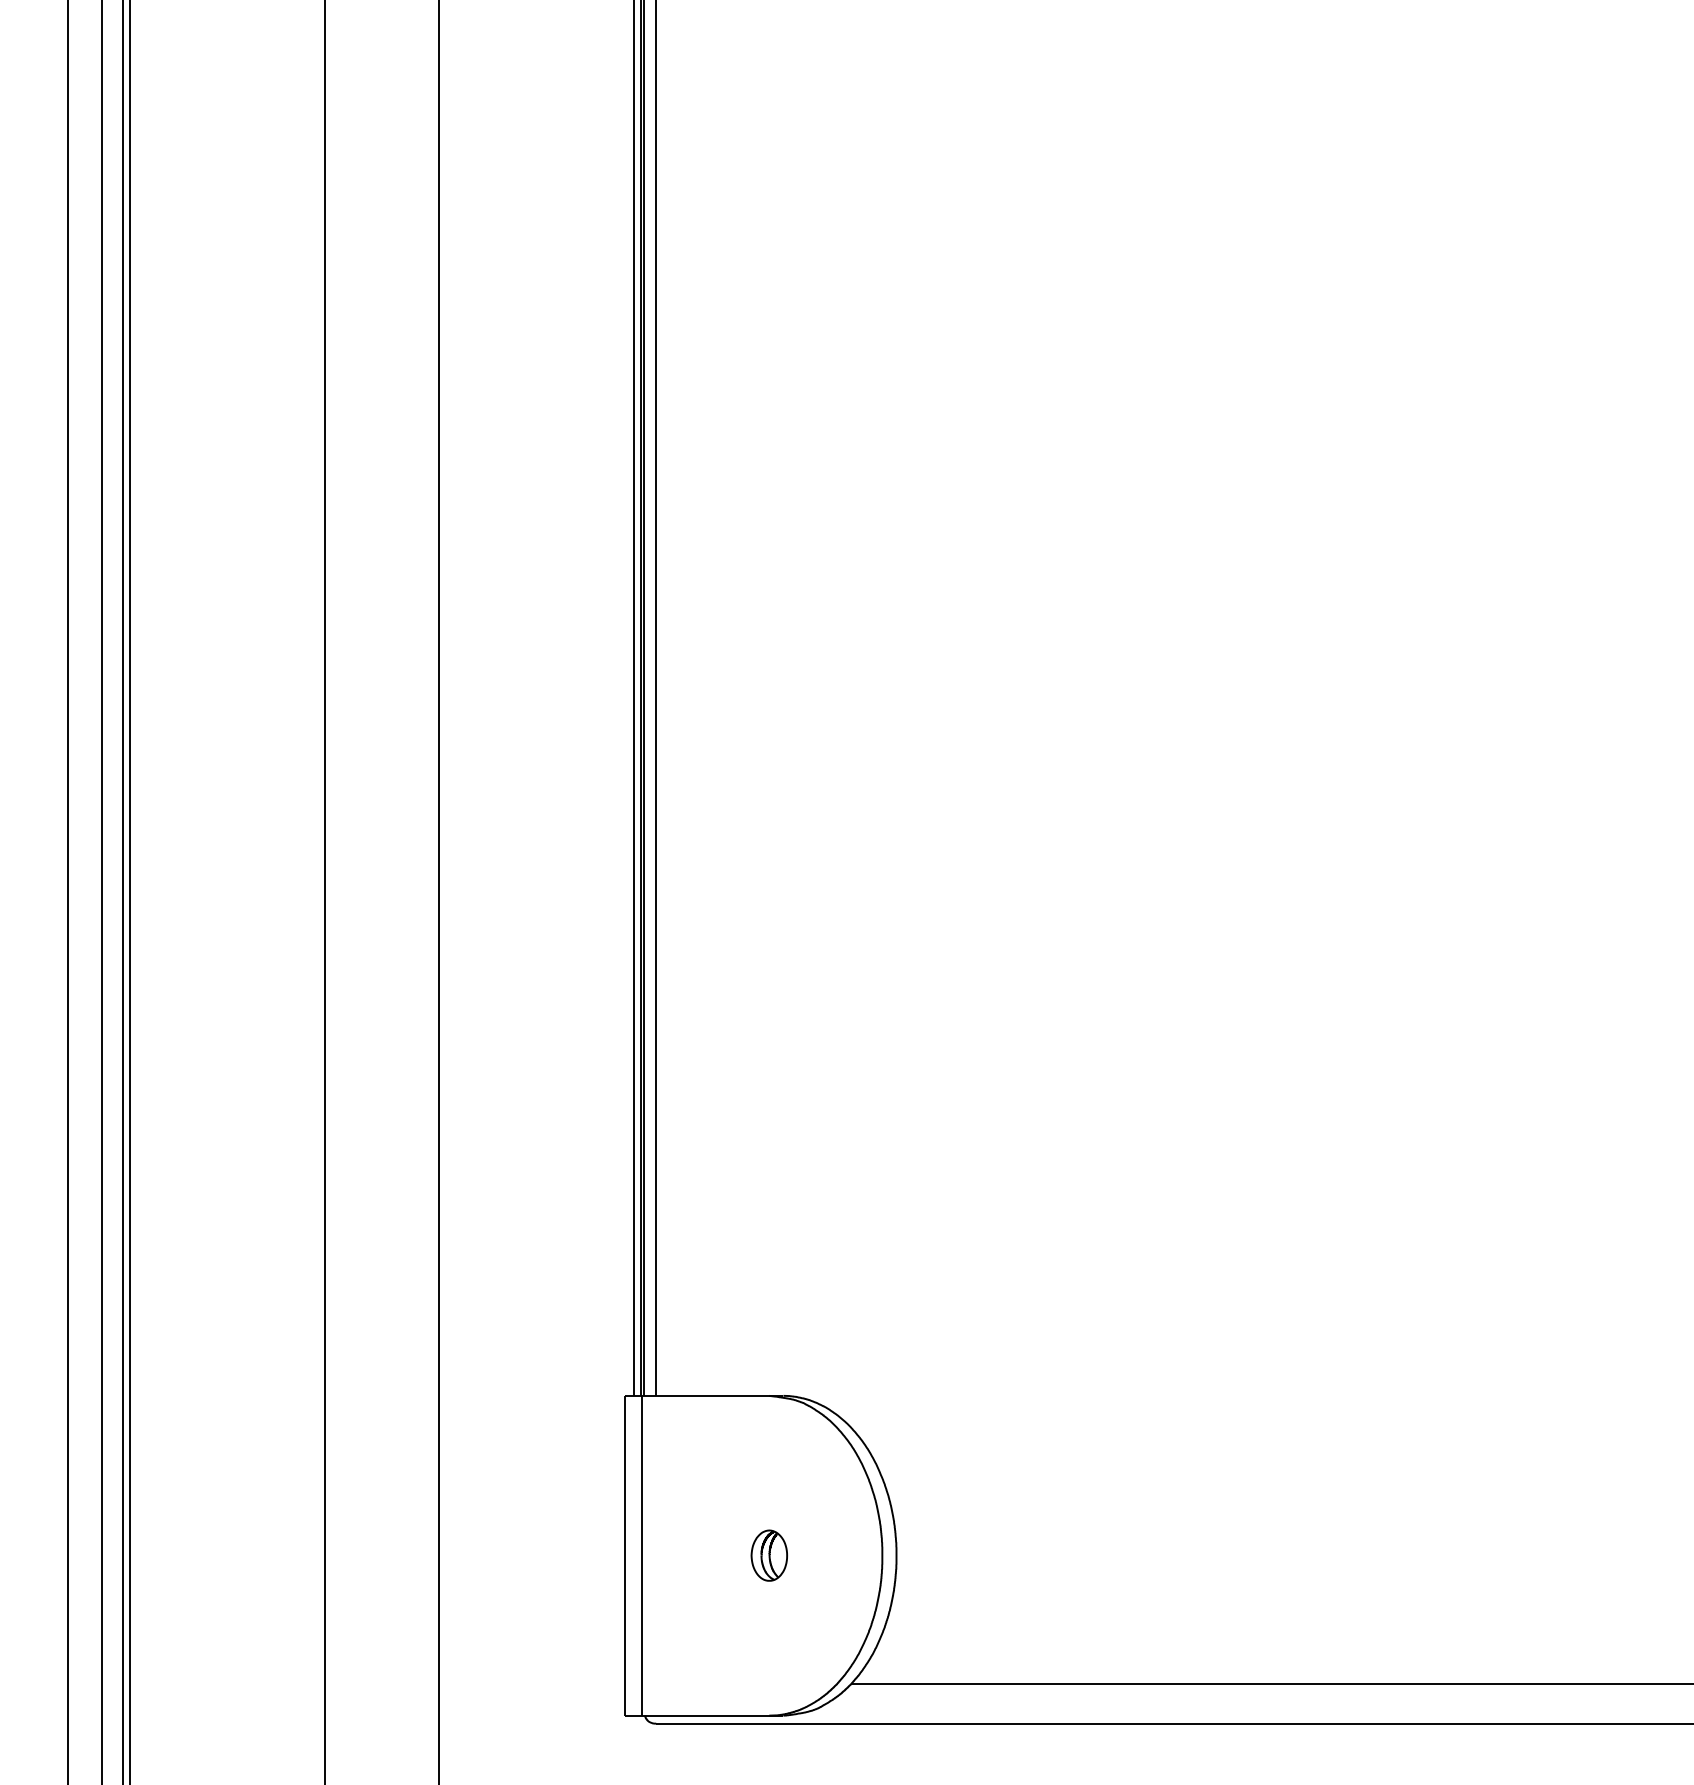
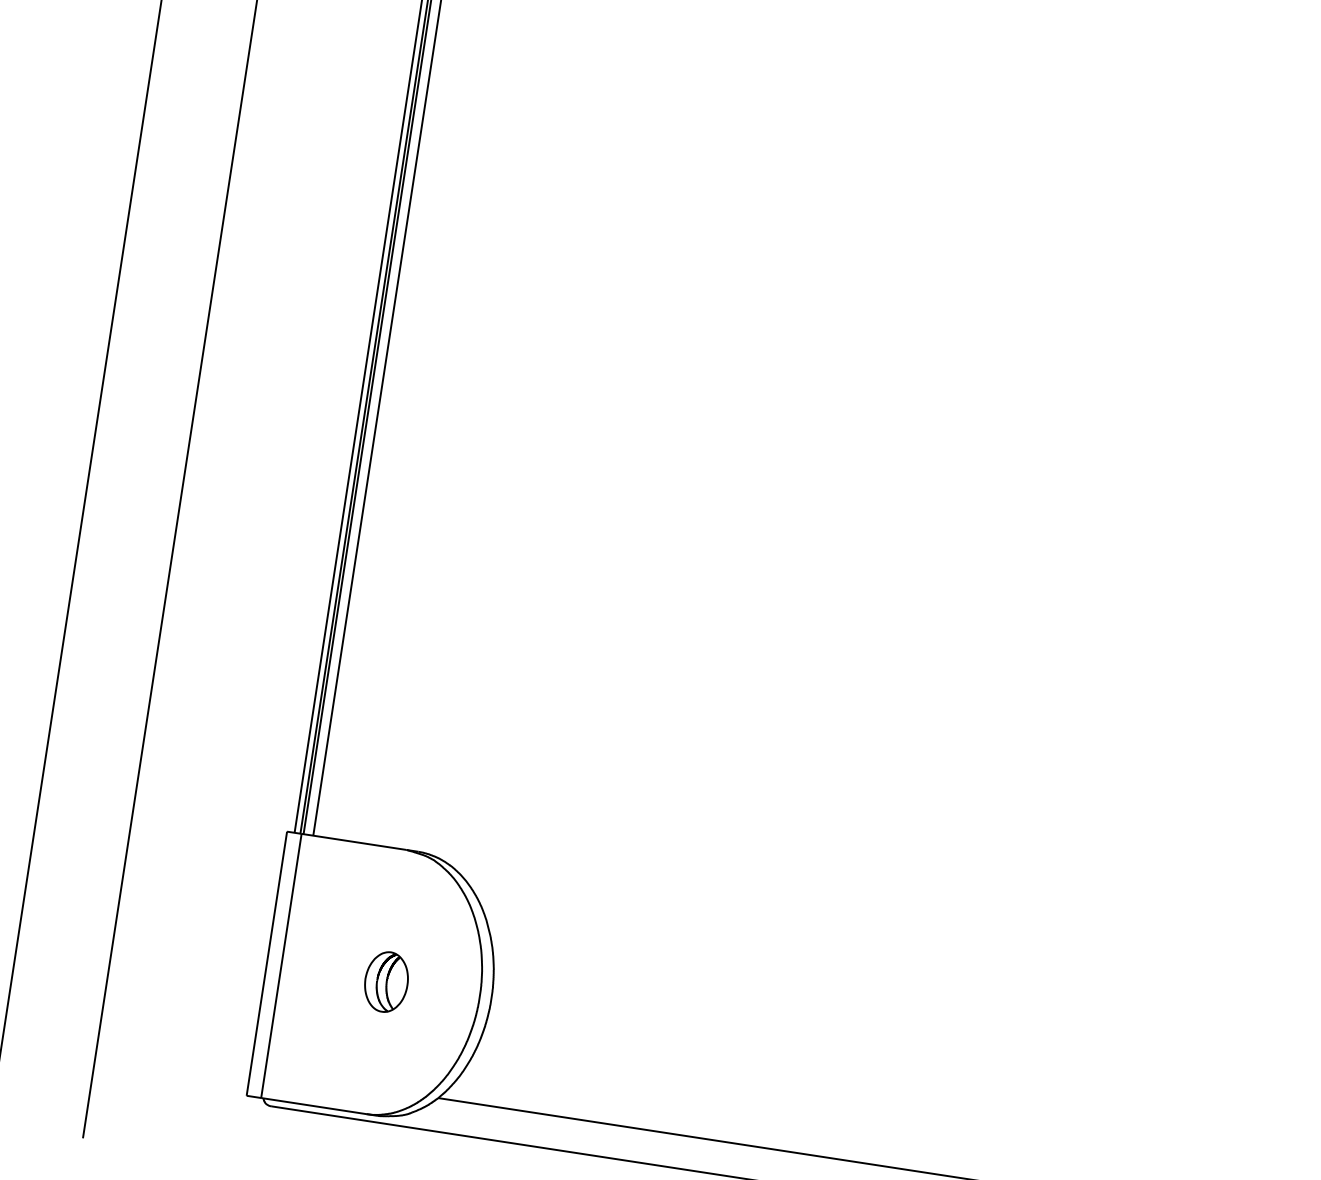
part: (769, 1555) -> (386, 981), size x1.43

